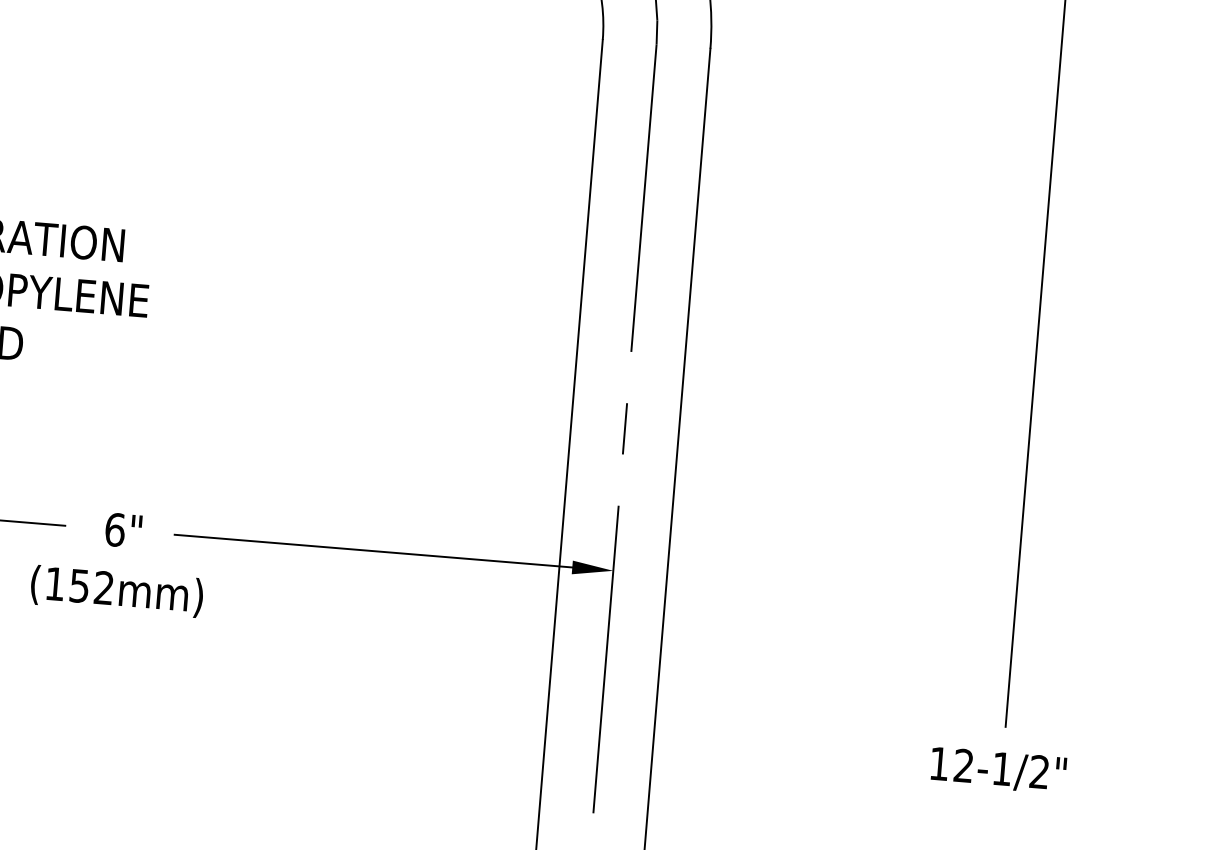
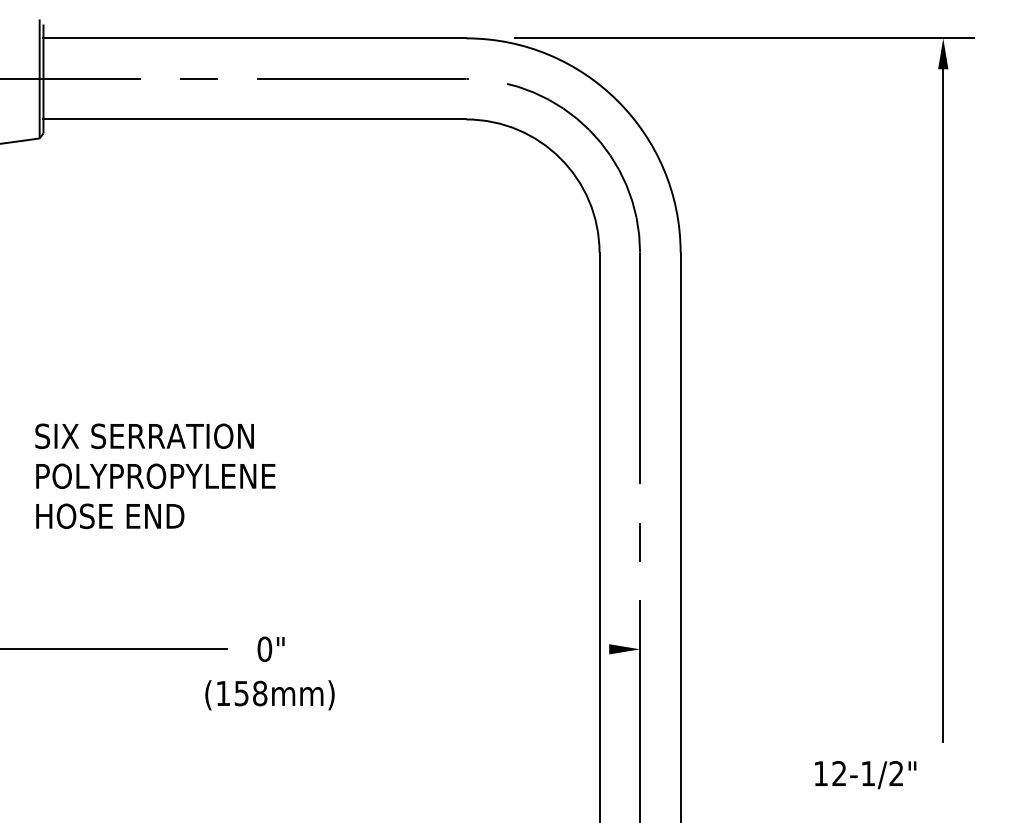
text: (114, 528) -> (264, 648), 6" -> 0"
line: (373, 551) -> (459, 649), removed
text: (104, 588) -> (260, 693), (152mm) -> (158mm)
text: (998, 771) -> (865, 775), moved

